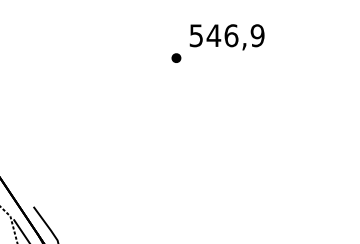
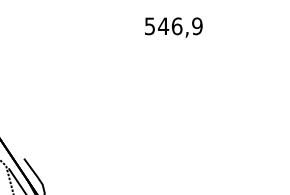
part: (176, 57) -> (134, 43), removed

